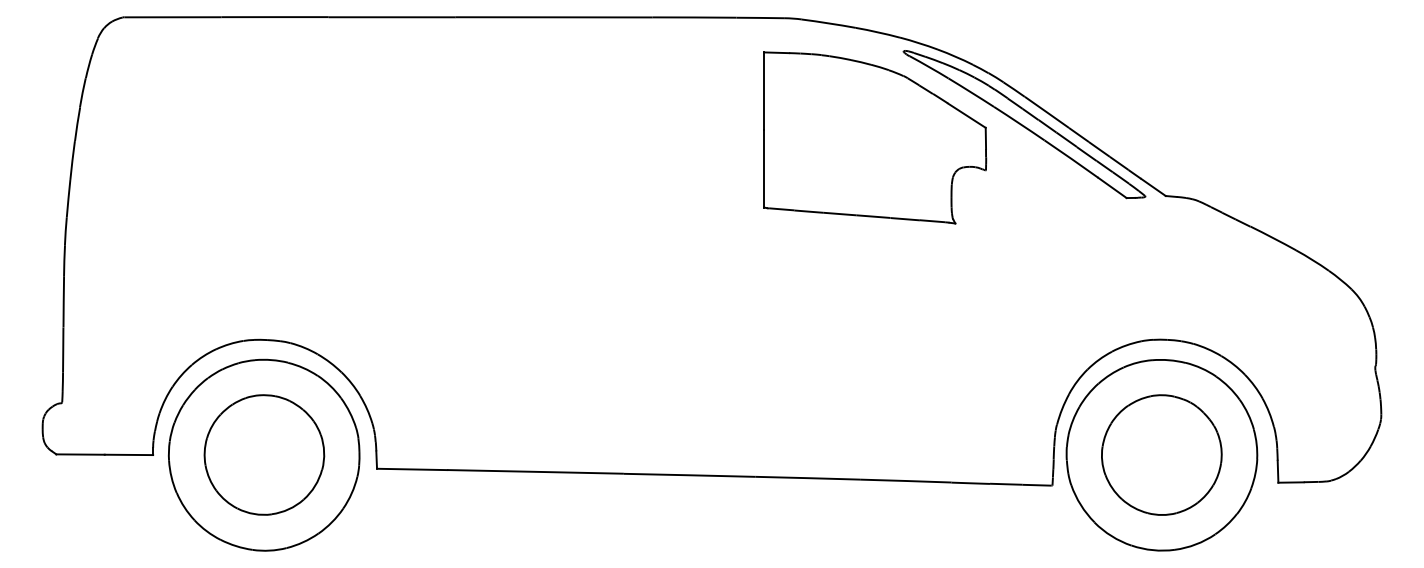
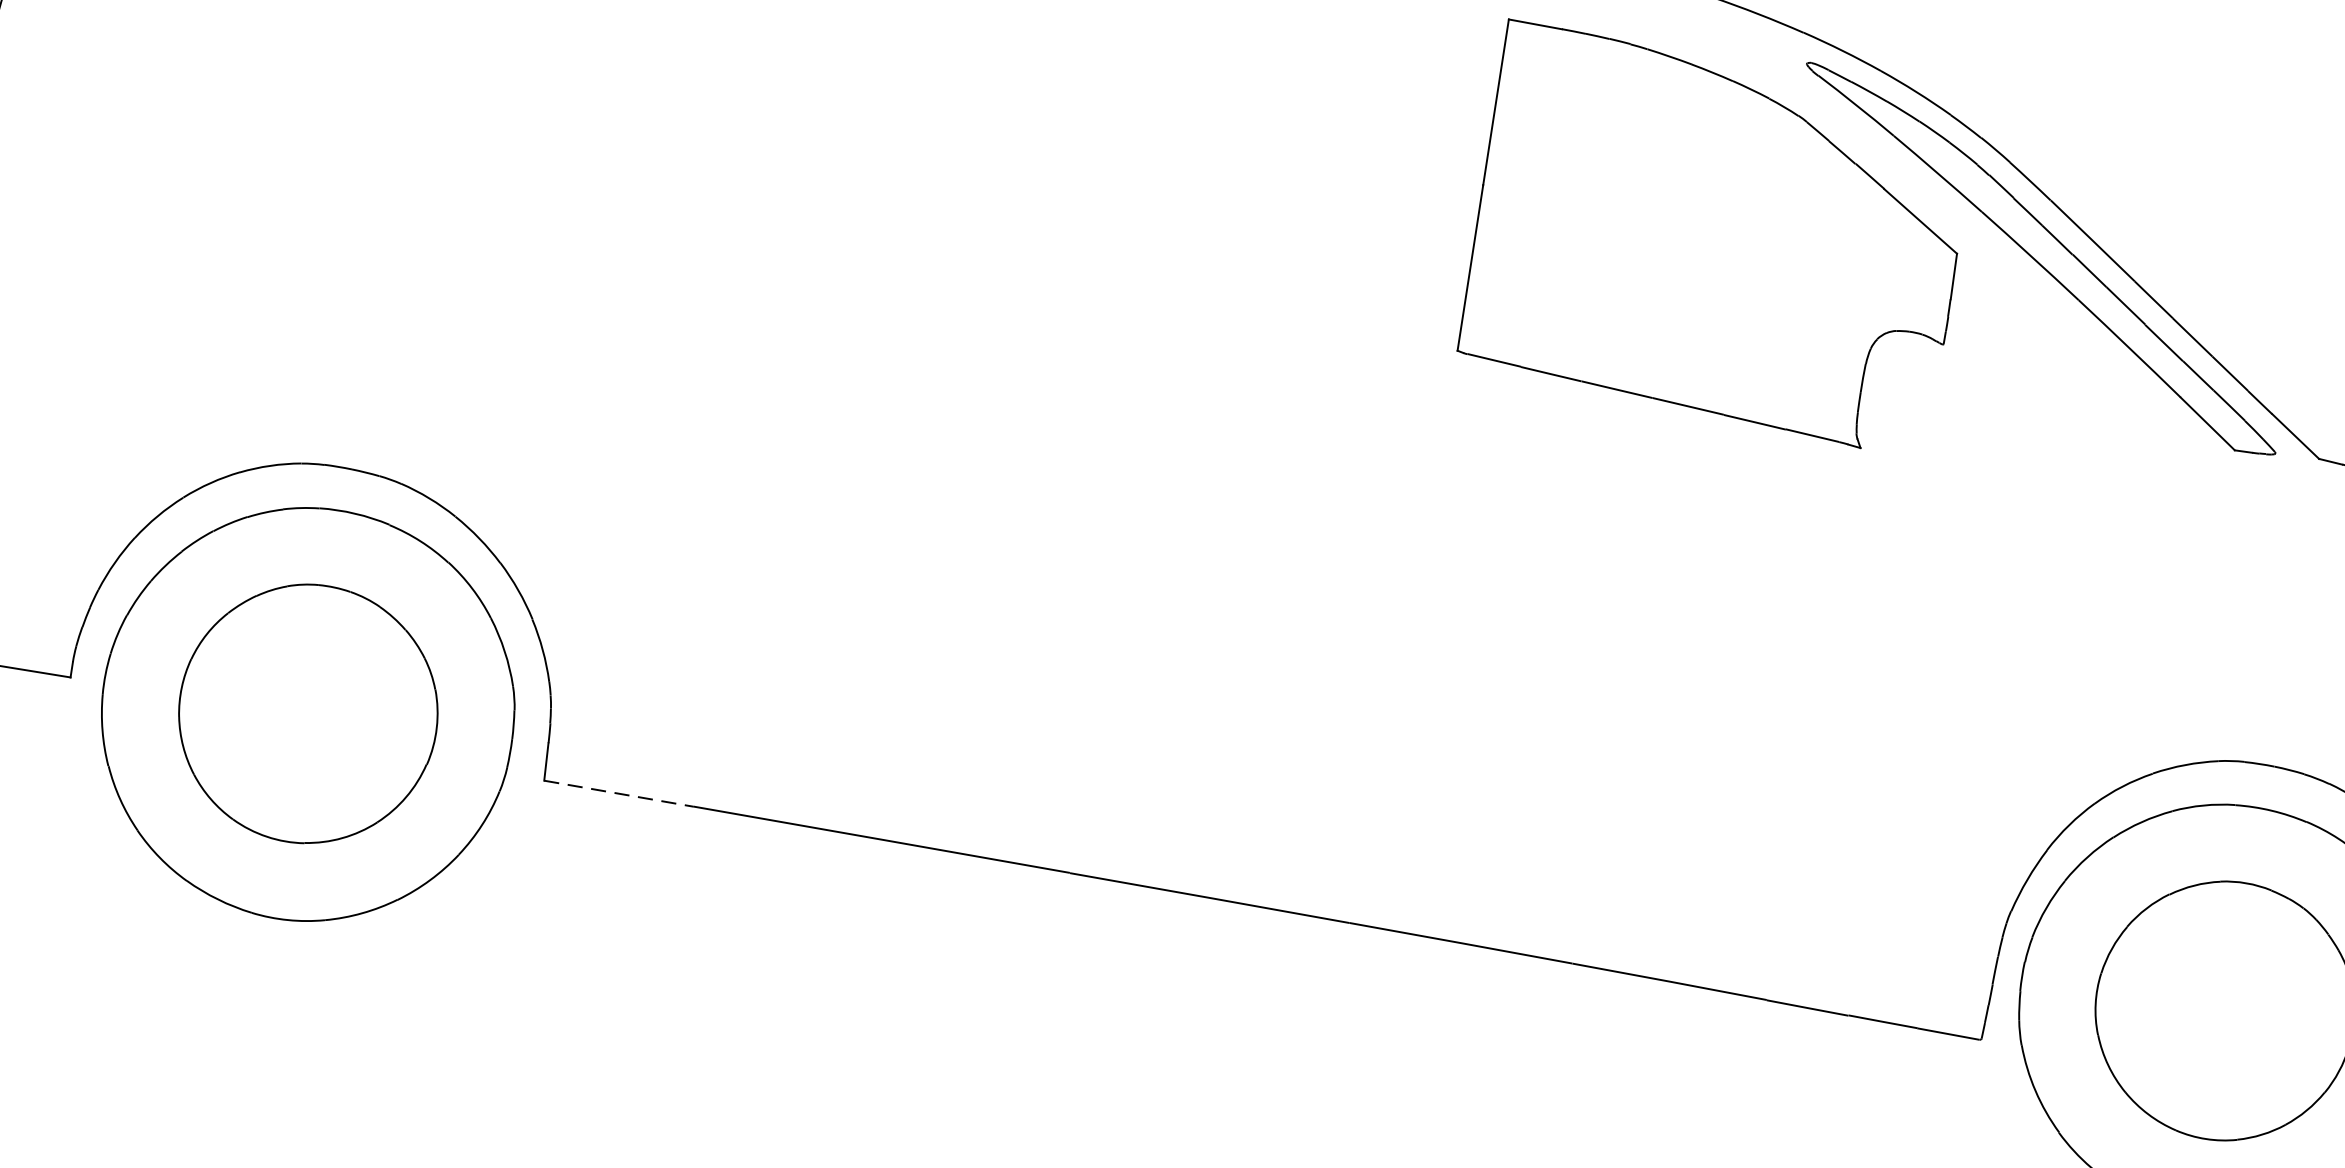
line: (412, 469) -> (619, 793), solid -> dashed

